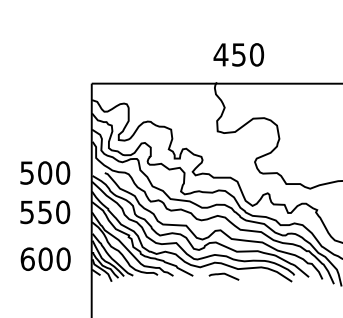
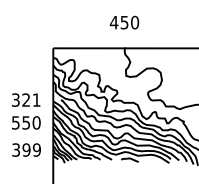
text: (238, 54) -> (124, 22), moved
text: (45, 171) -> (26, 99), 500 -> 321
text: (45, 258) -> (26, 149), 600 -> 399

